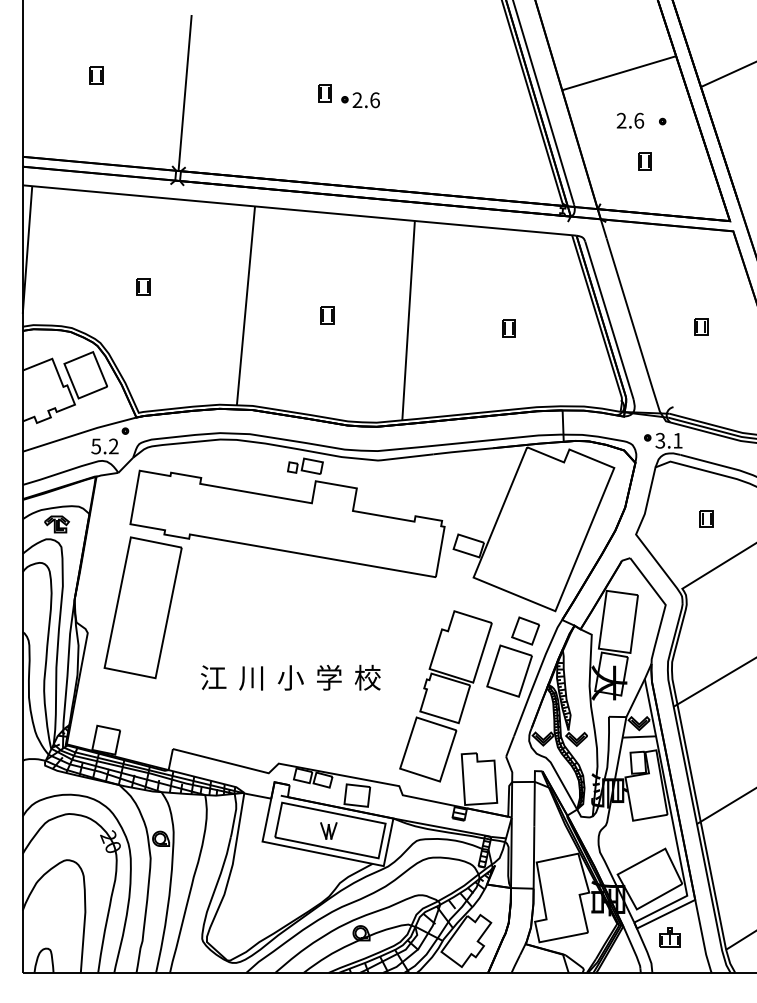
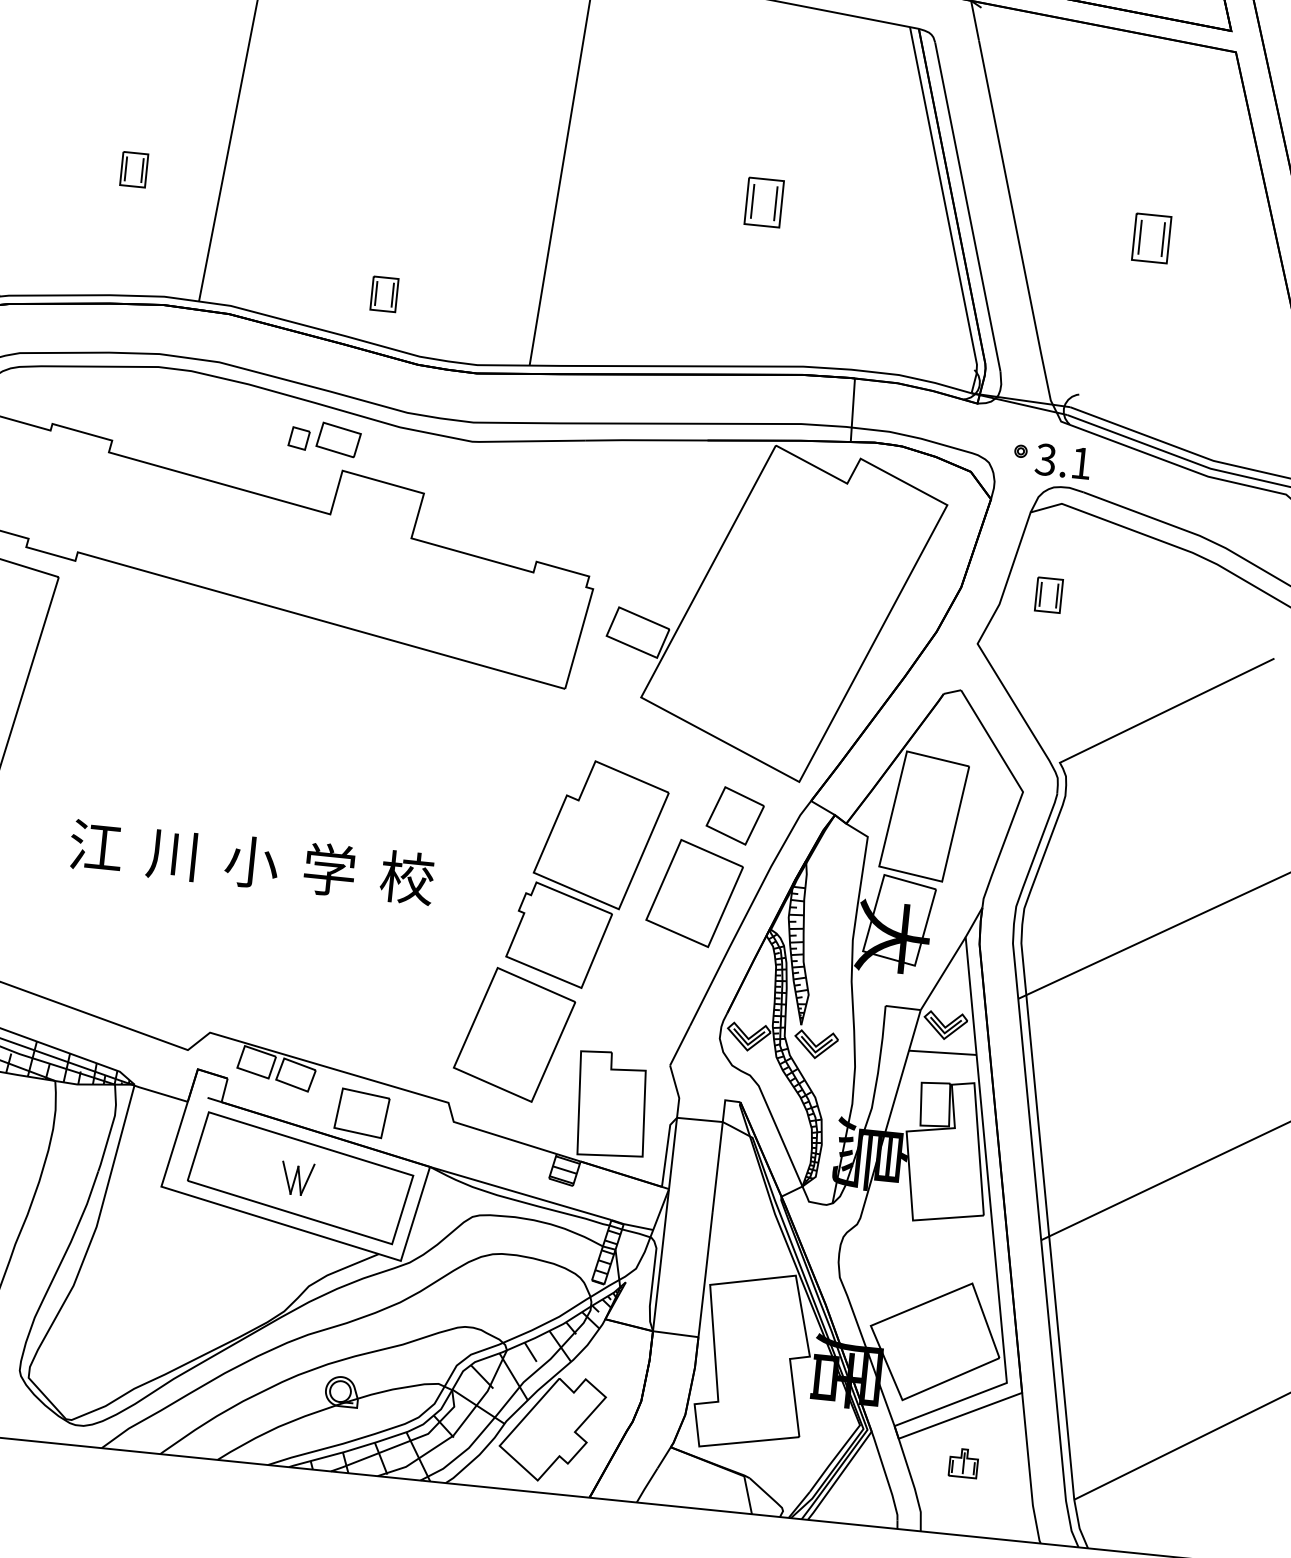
part: (143, 286) -> (134, 168), moved
part: (327, 315) -> (384, 294), moved
part: (701, 326) -> (1152, 237), size x1.4
part: (508, 328) -> (762, 202), size x1.4
part: (706, 518) -> (1048, 593), moved
part: (669, 937) -> (962, 1463), size x0.7

